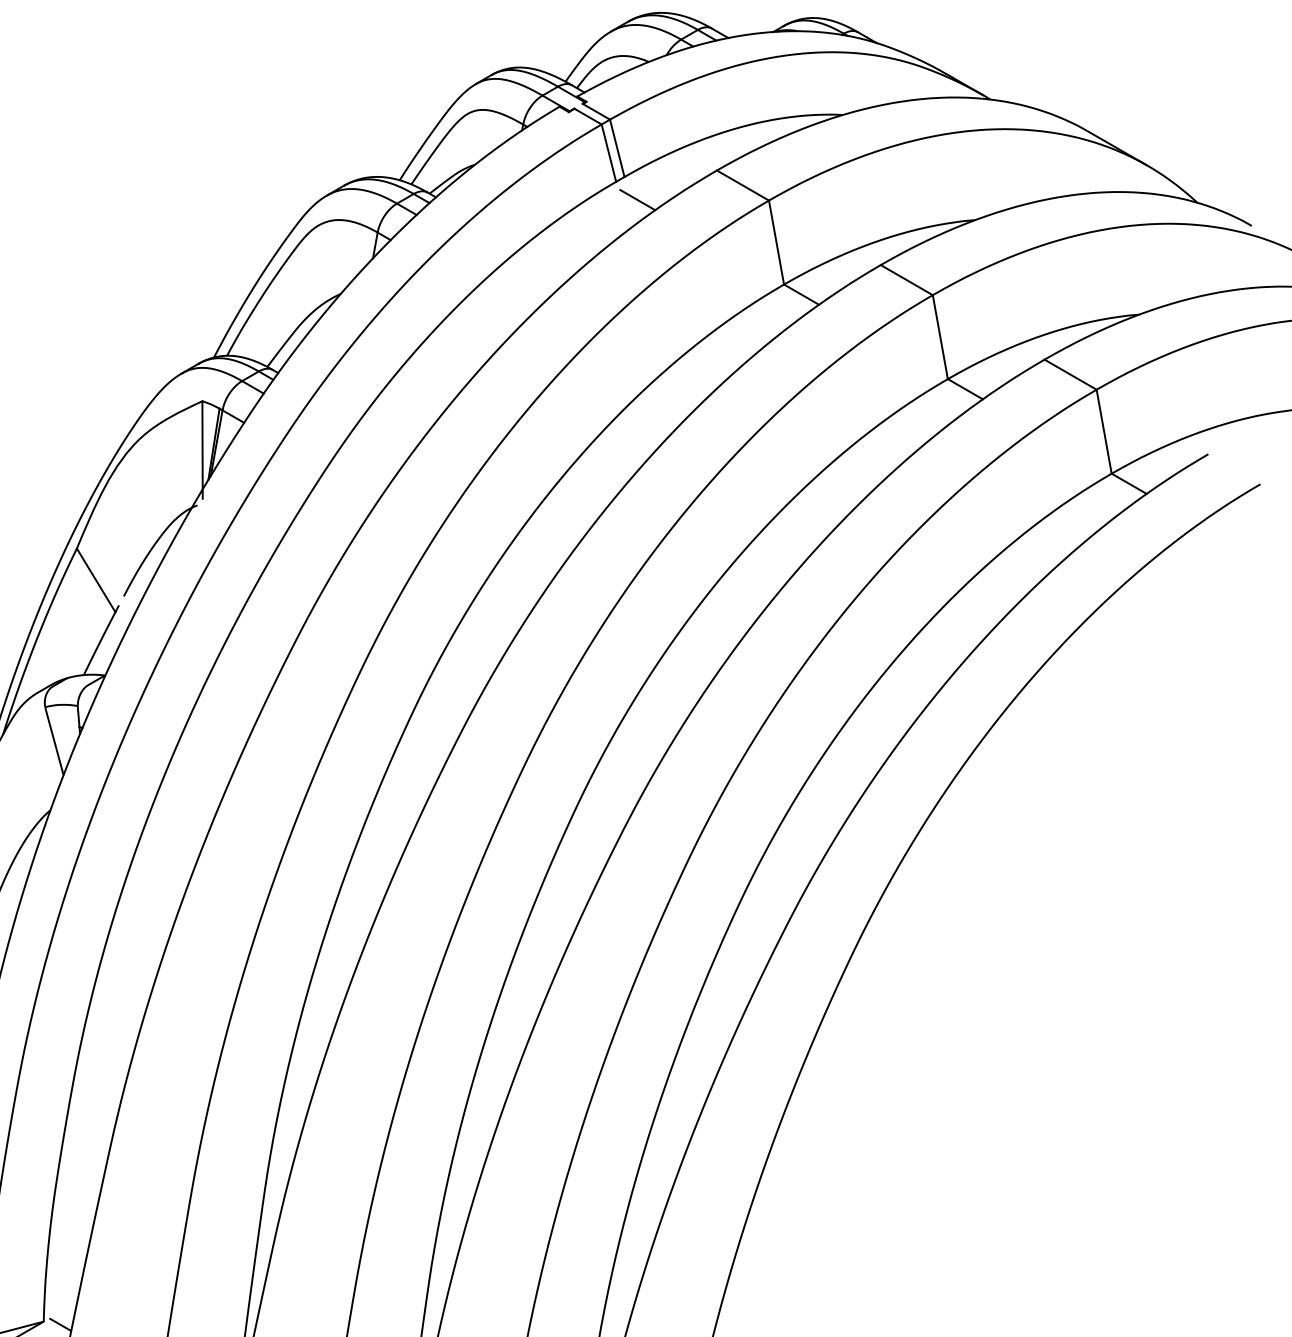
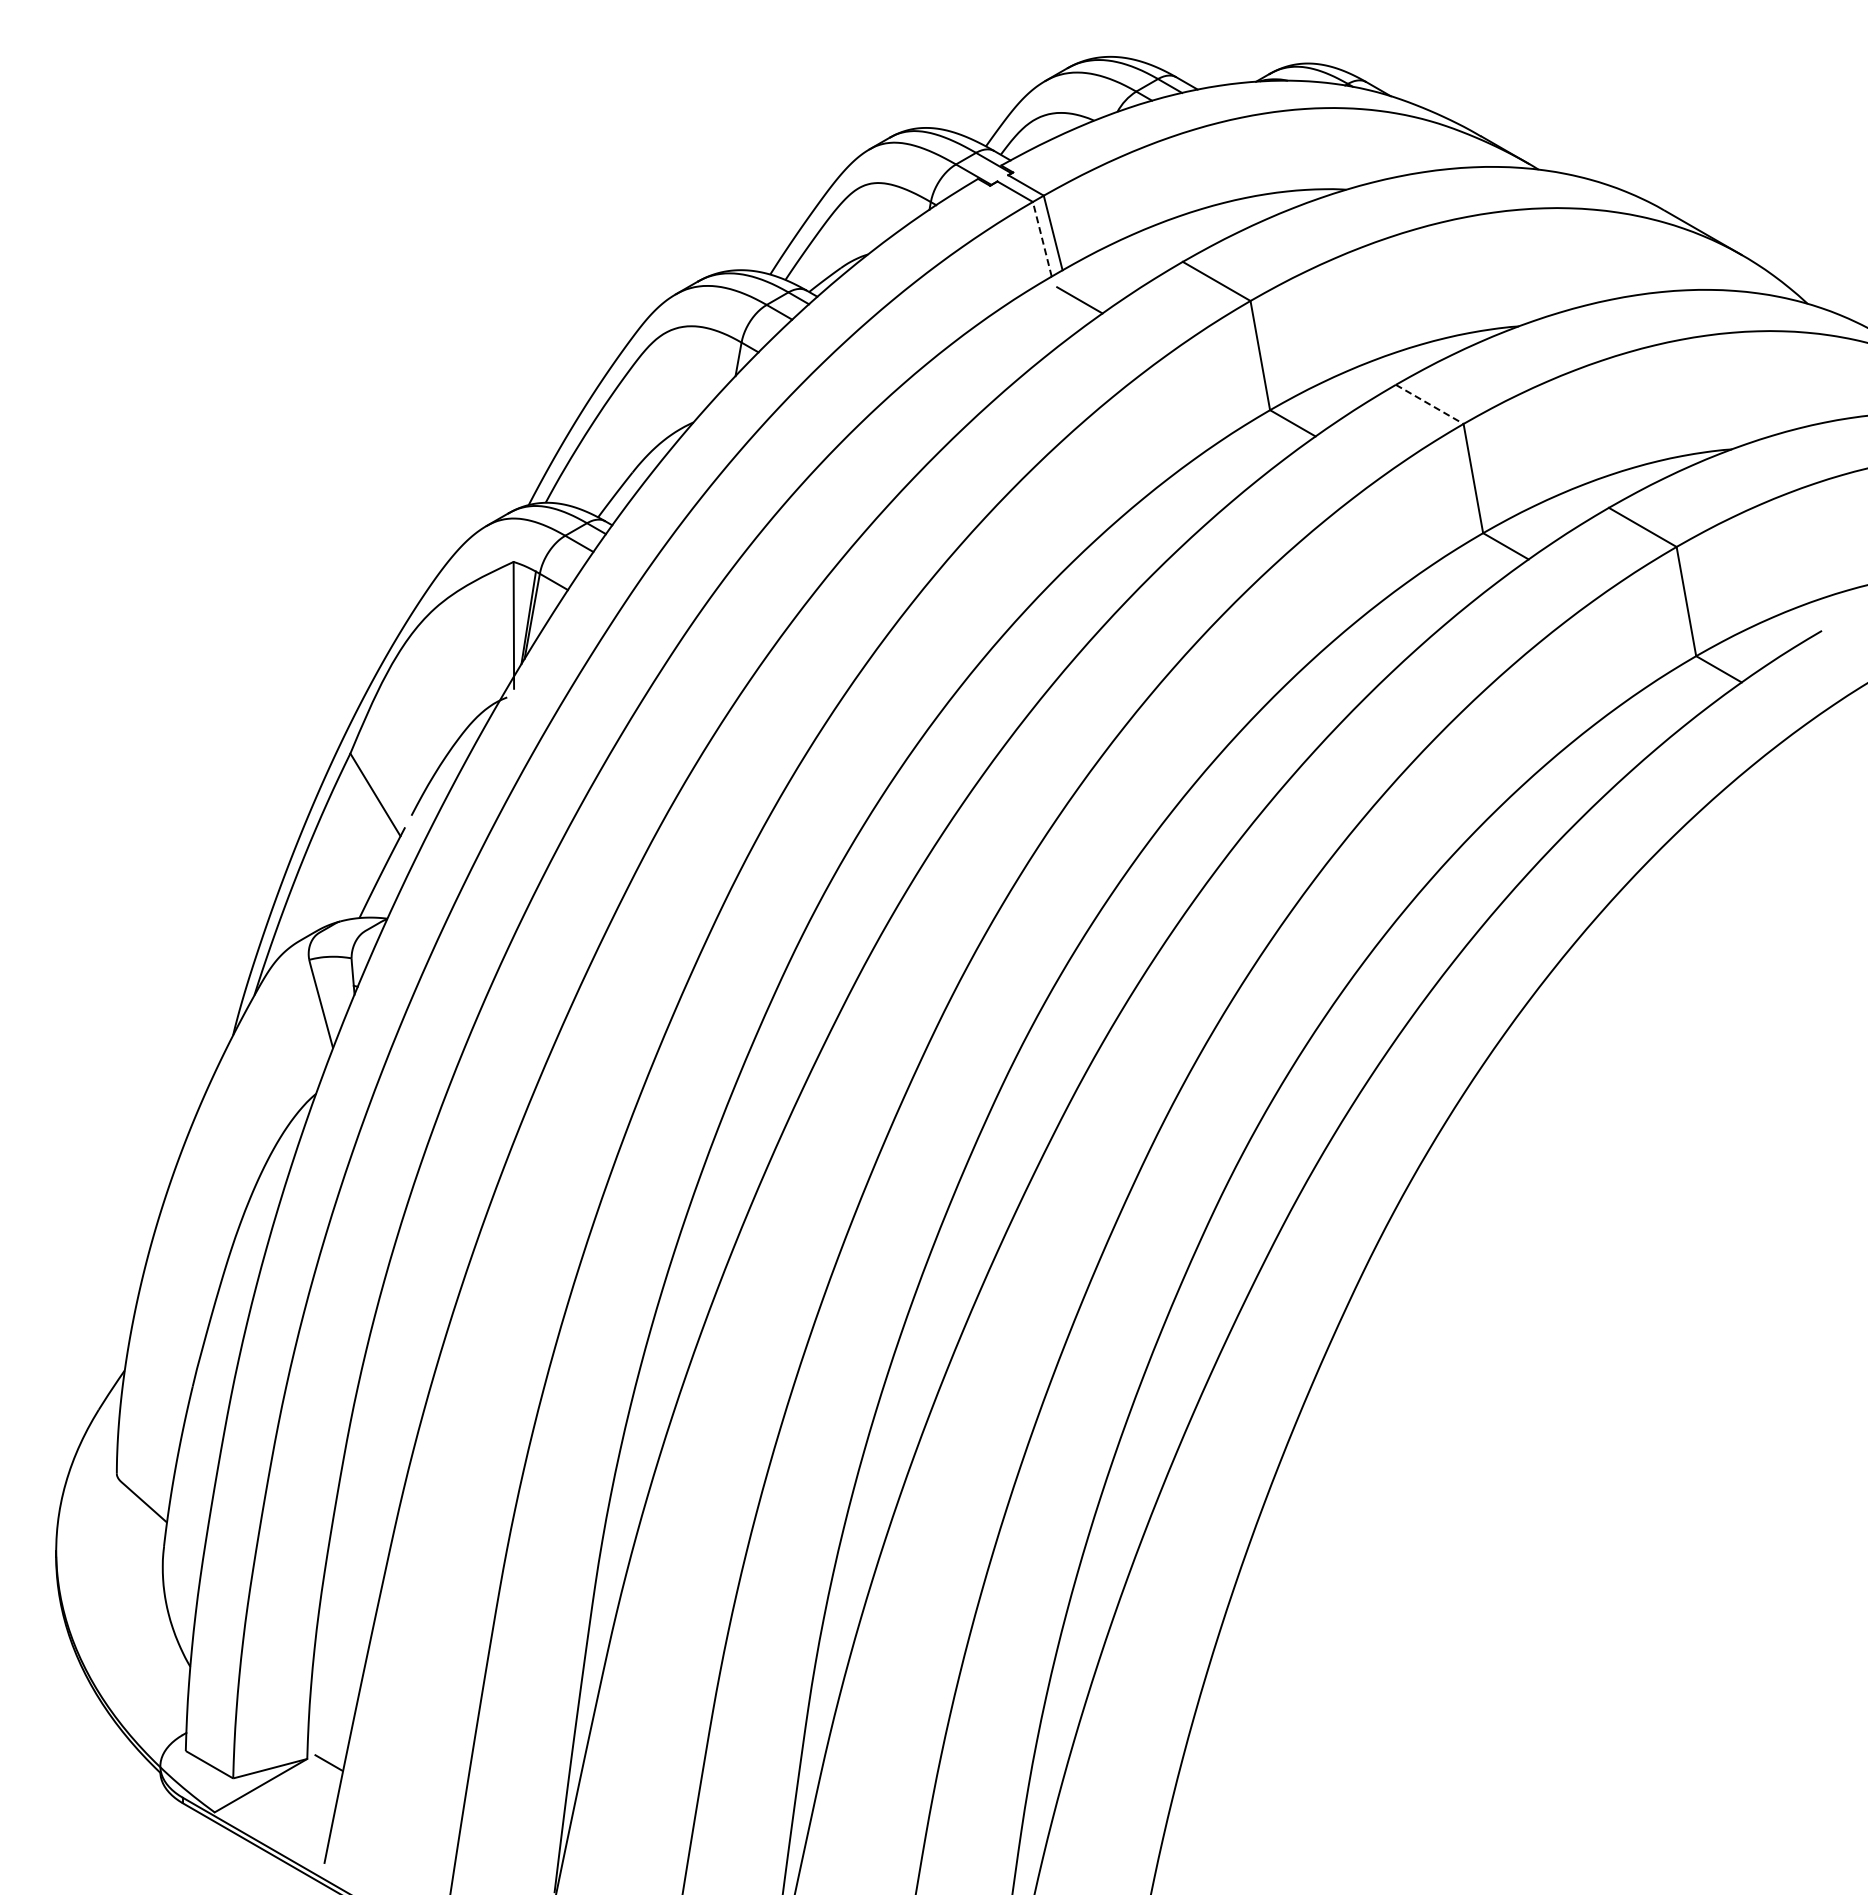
line: (609, 152) -> (1042, 238), solid -> dashed
line: (907, 280) -> (1430, 404), solid -> dashed

